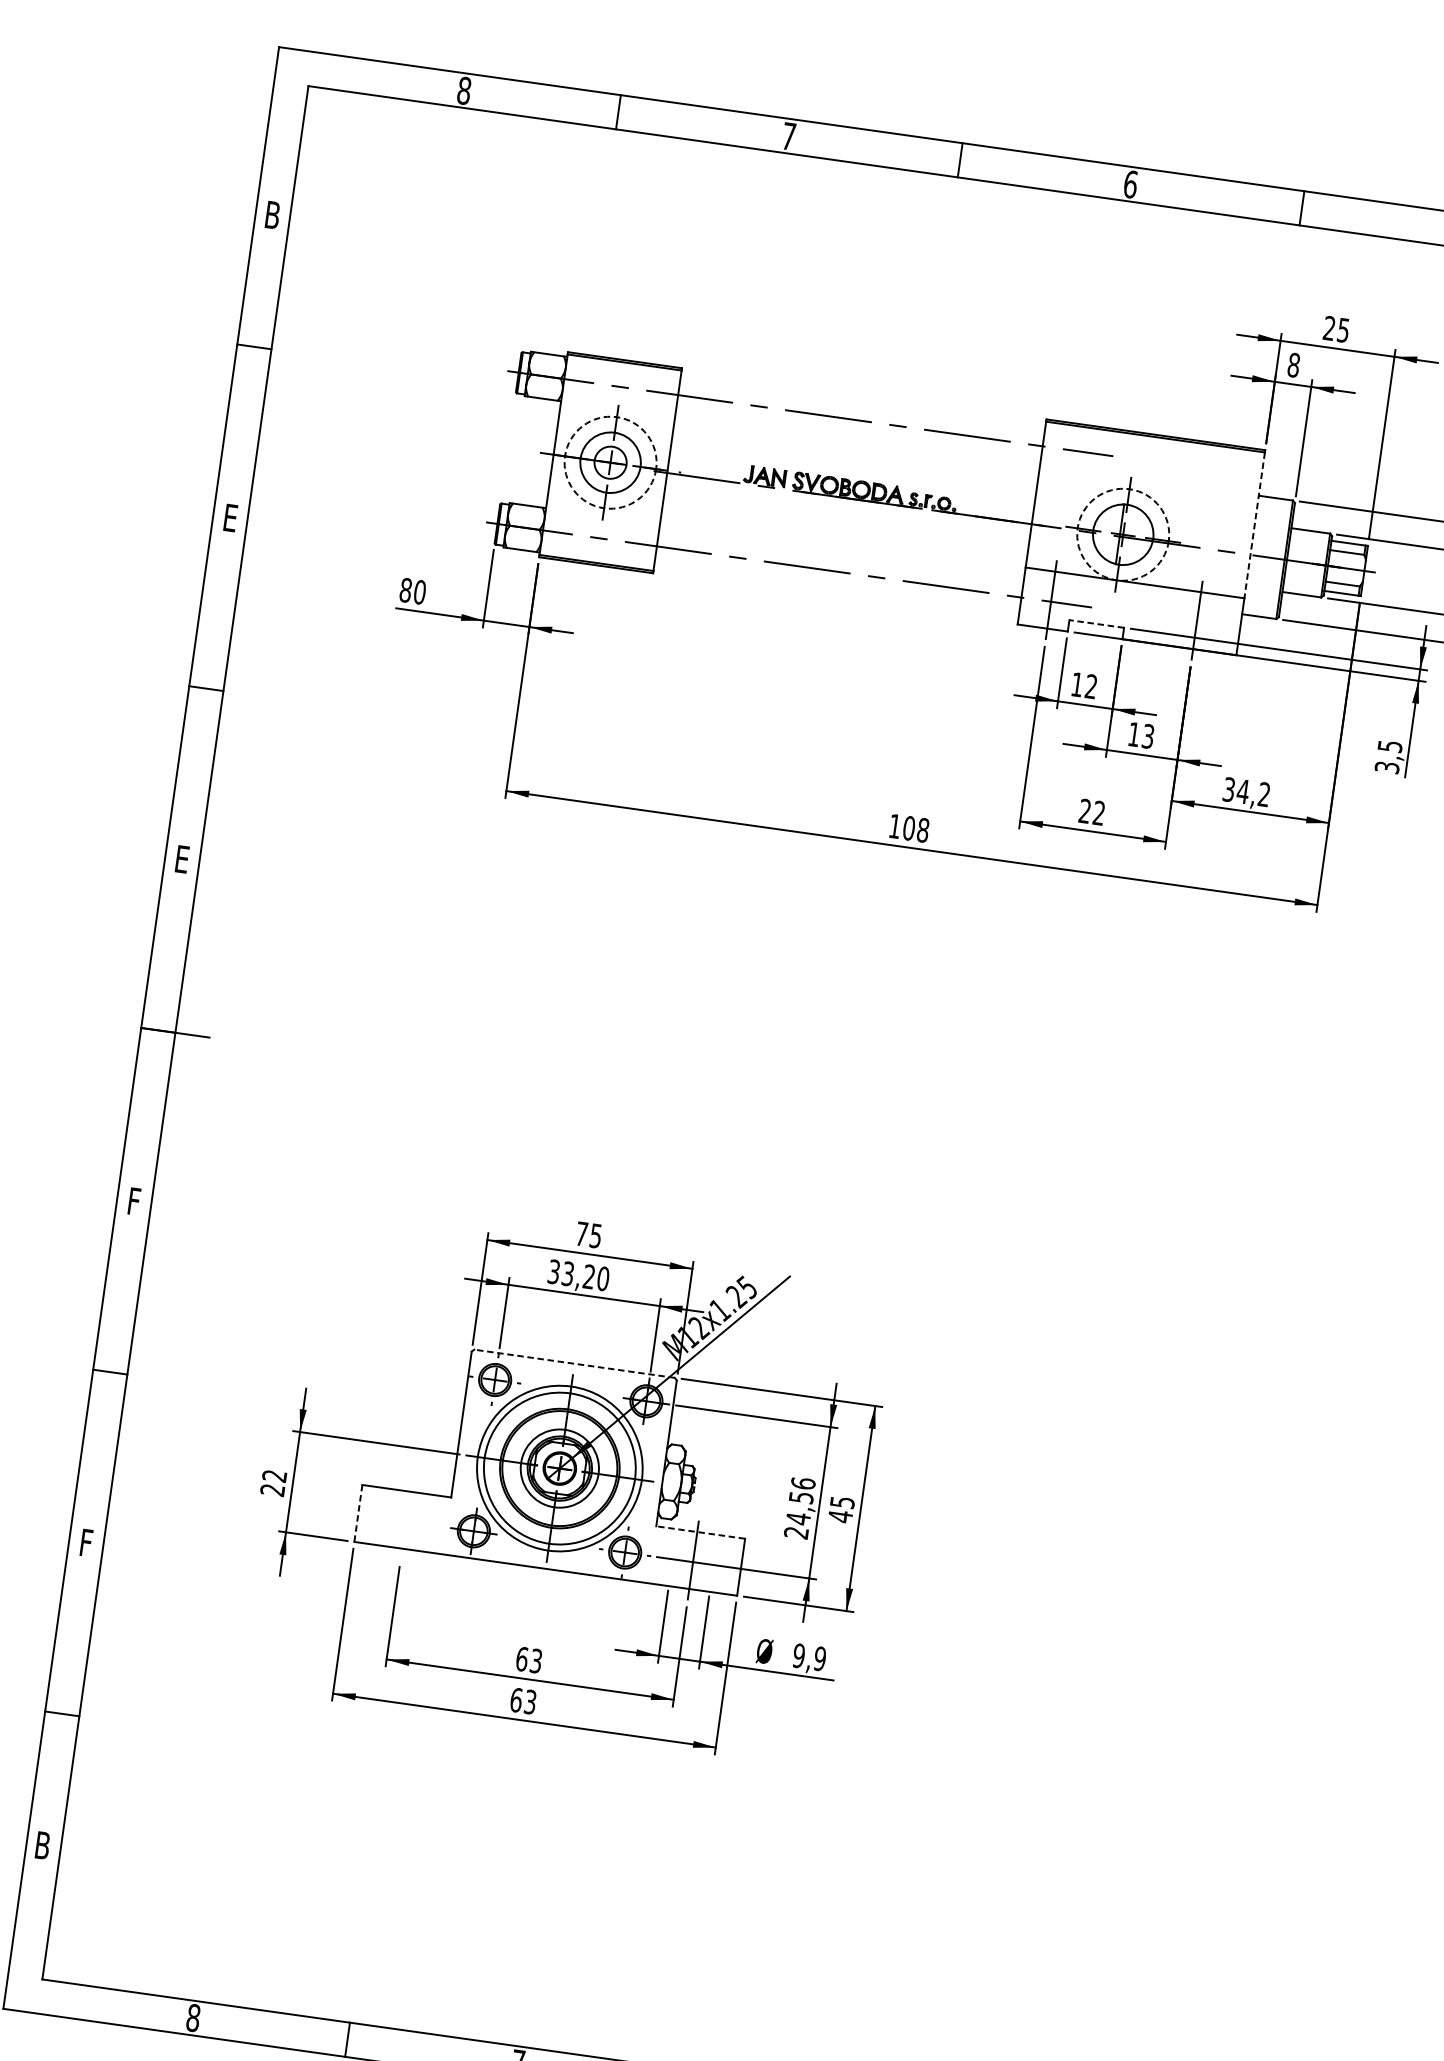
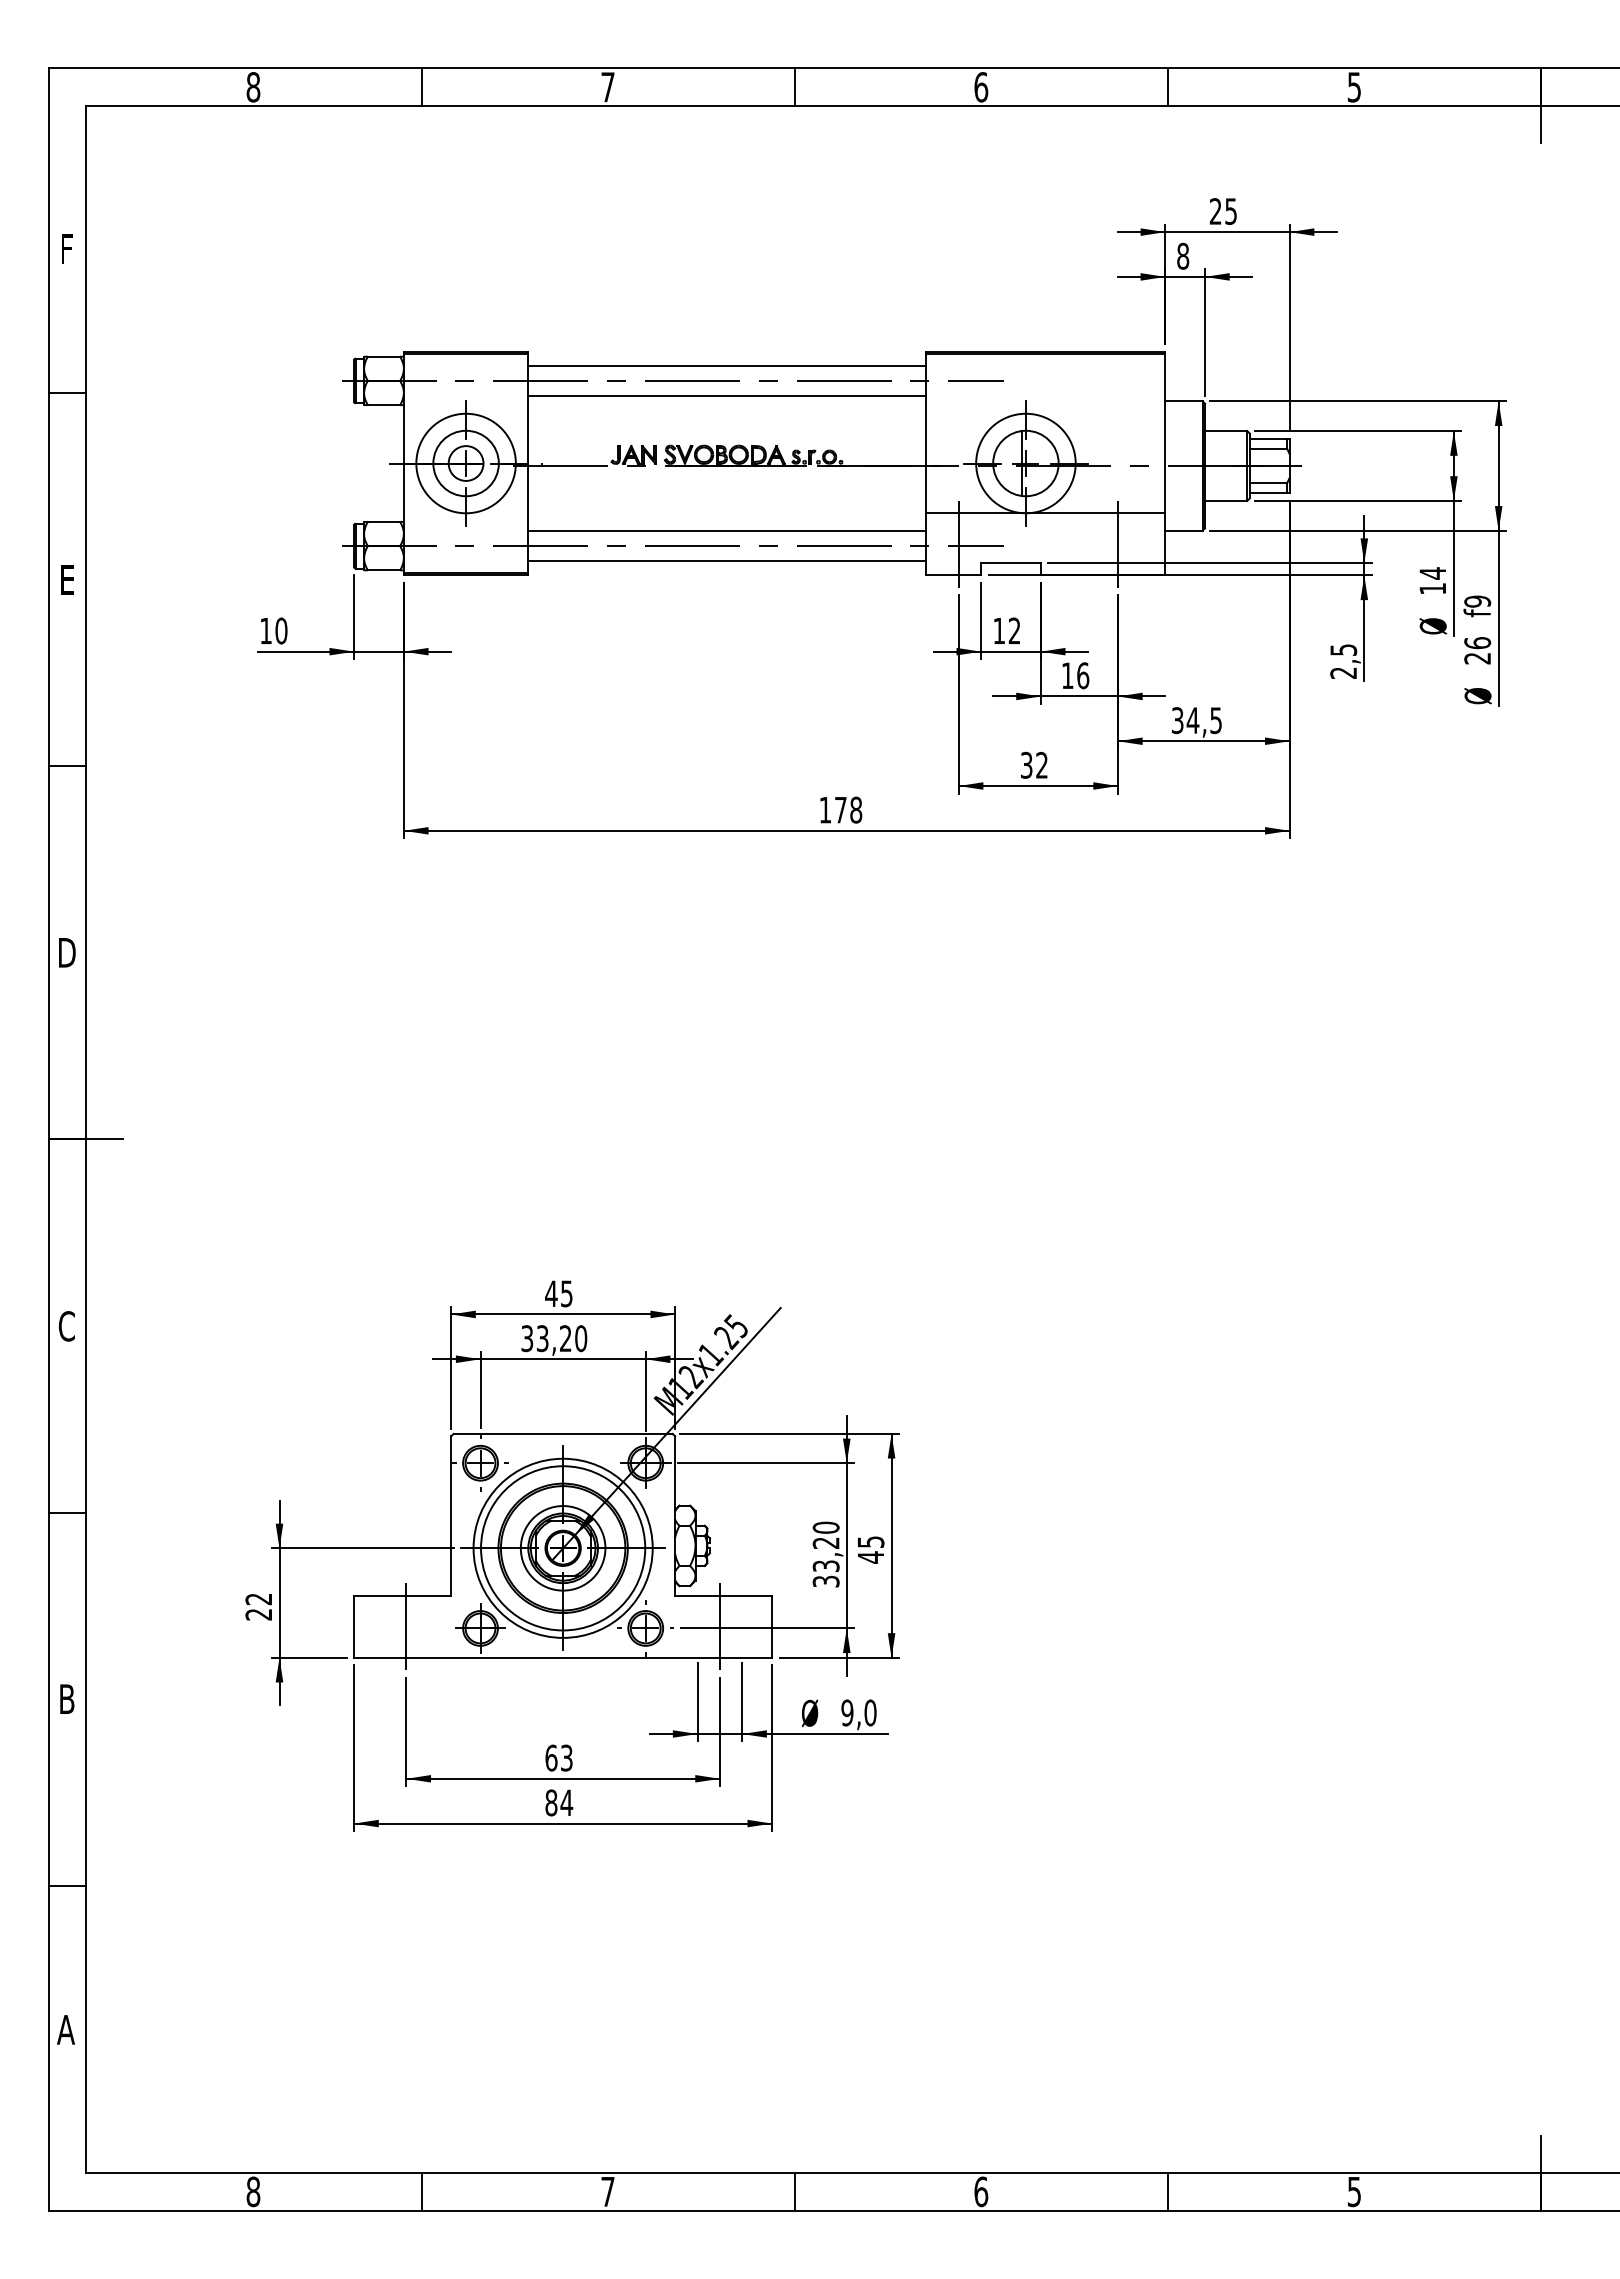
text: (273, 215) -> (67, 249), B -> F
line: (862, 406) -> (727, 365), added
line: (858, 434) -> (727, 395), added
circle: (610, 462) -> (465, 463), dashed -> solid
line: (1254, 525) -> (1165, 433), dashed -> solid
circle: (1122, 534) -> (1025, 463), dashed -> solid
line: (841, 558) -> (727, 531), added
line: (837, 586) -> (727, 561), added
text: (406, 589) -> (266, 630), 80 -> 10
line: (1097, 624) -> (1011, 563), dashed -> solid
text: (1148, 736) -> (1083, 675), 13 -> 16
text: (1387, 767) -> (1343, 672), 3,5 -> 2,5
text: (1263, 794) -> (1215, 720), 34,2 -> 34,5
text: (1084, 811) -> (1026, 765), 22 -> 32
text: (908, 827) -> (840, 809), 108 -> 178
text: (182, 859) -> (67, 952), E -> D
text: (133, 1201) -> (66, 1326), F -> C
text: (581, 1233) -> (551, 1293), 75 -> 45
line: (574, 1363) -> (562, 1433), dashed -> solid
text: (799, 1507) -> (825, 1554), 24,56 -> 33,20
line: (358, 1514) -> (354, 1627), dashed -> solid
line: (406, 1520) -> (406, 1626), added
line: (700, 1532) -> (723, 1595), dashed -> solid
text: (86, 1542) -> (67, 1698), F -> B
text: (820, 1658) -> (870, 1712), 9,9 -> 9,0
text: (523, 1700) -> (559, 1802), 63 -> 84
text: (42, 1845) -> (65, 2029), B -> A

